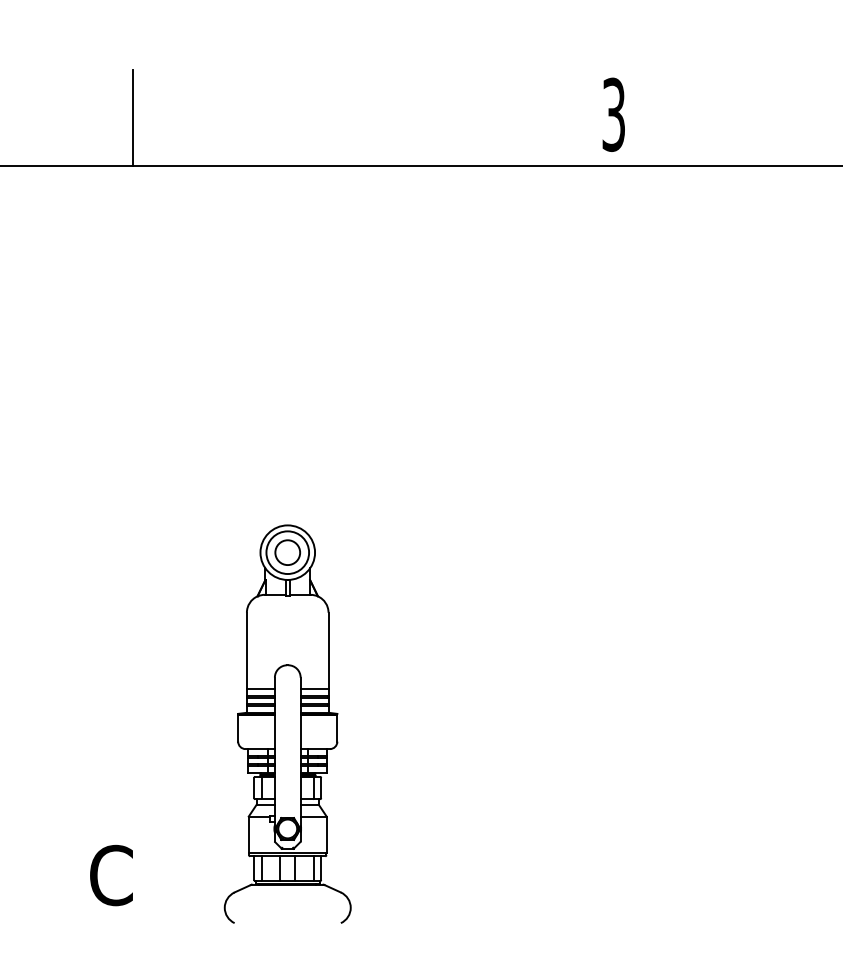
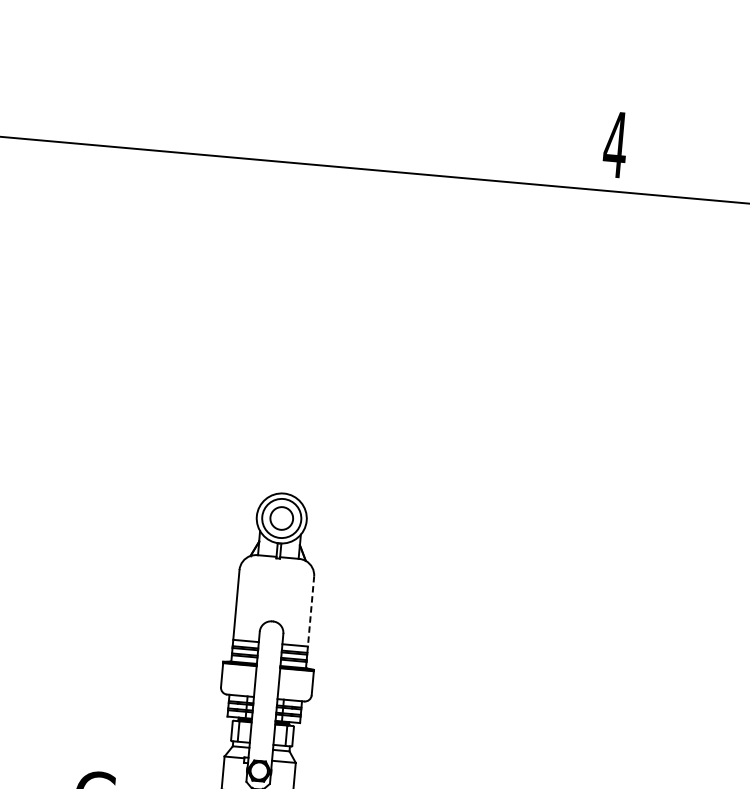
text: (613, 114) -> (615, 144), 3 -> 4
line: (133, 117) -> (176, 108), removed
line: (328, 654) -> (310, 614), solid -> dashed

